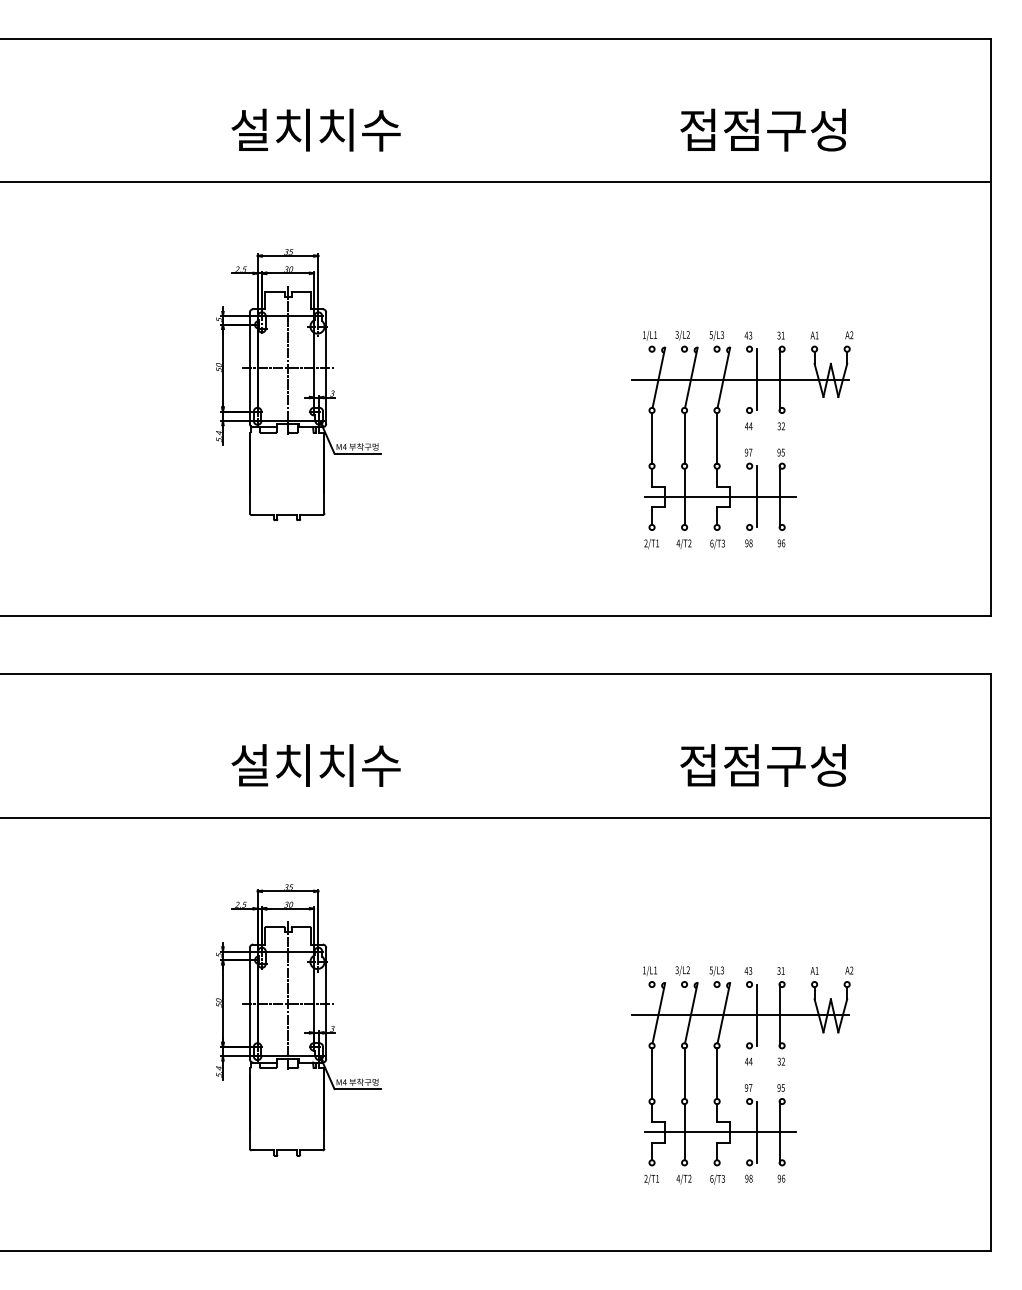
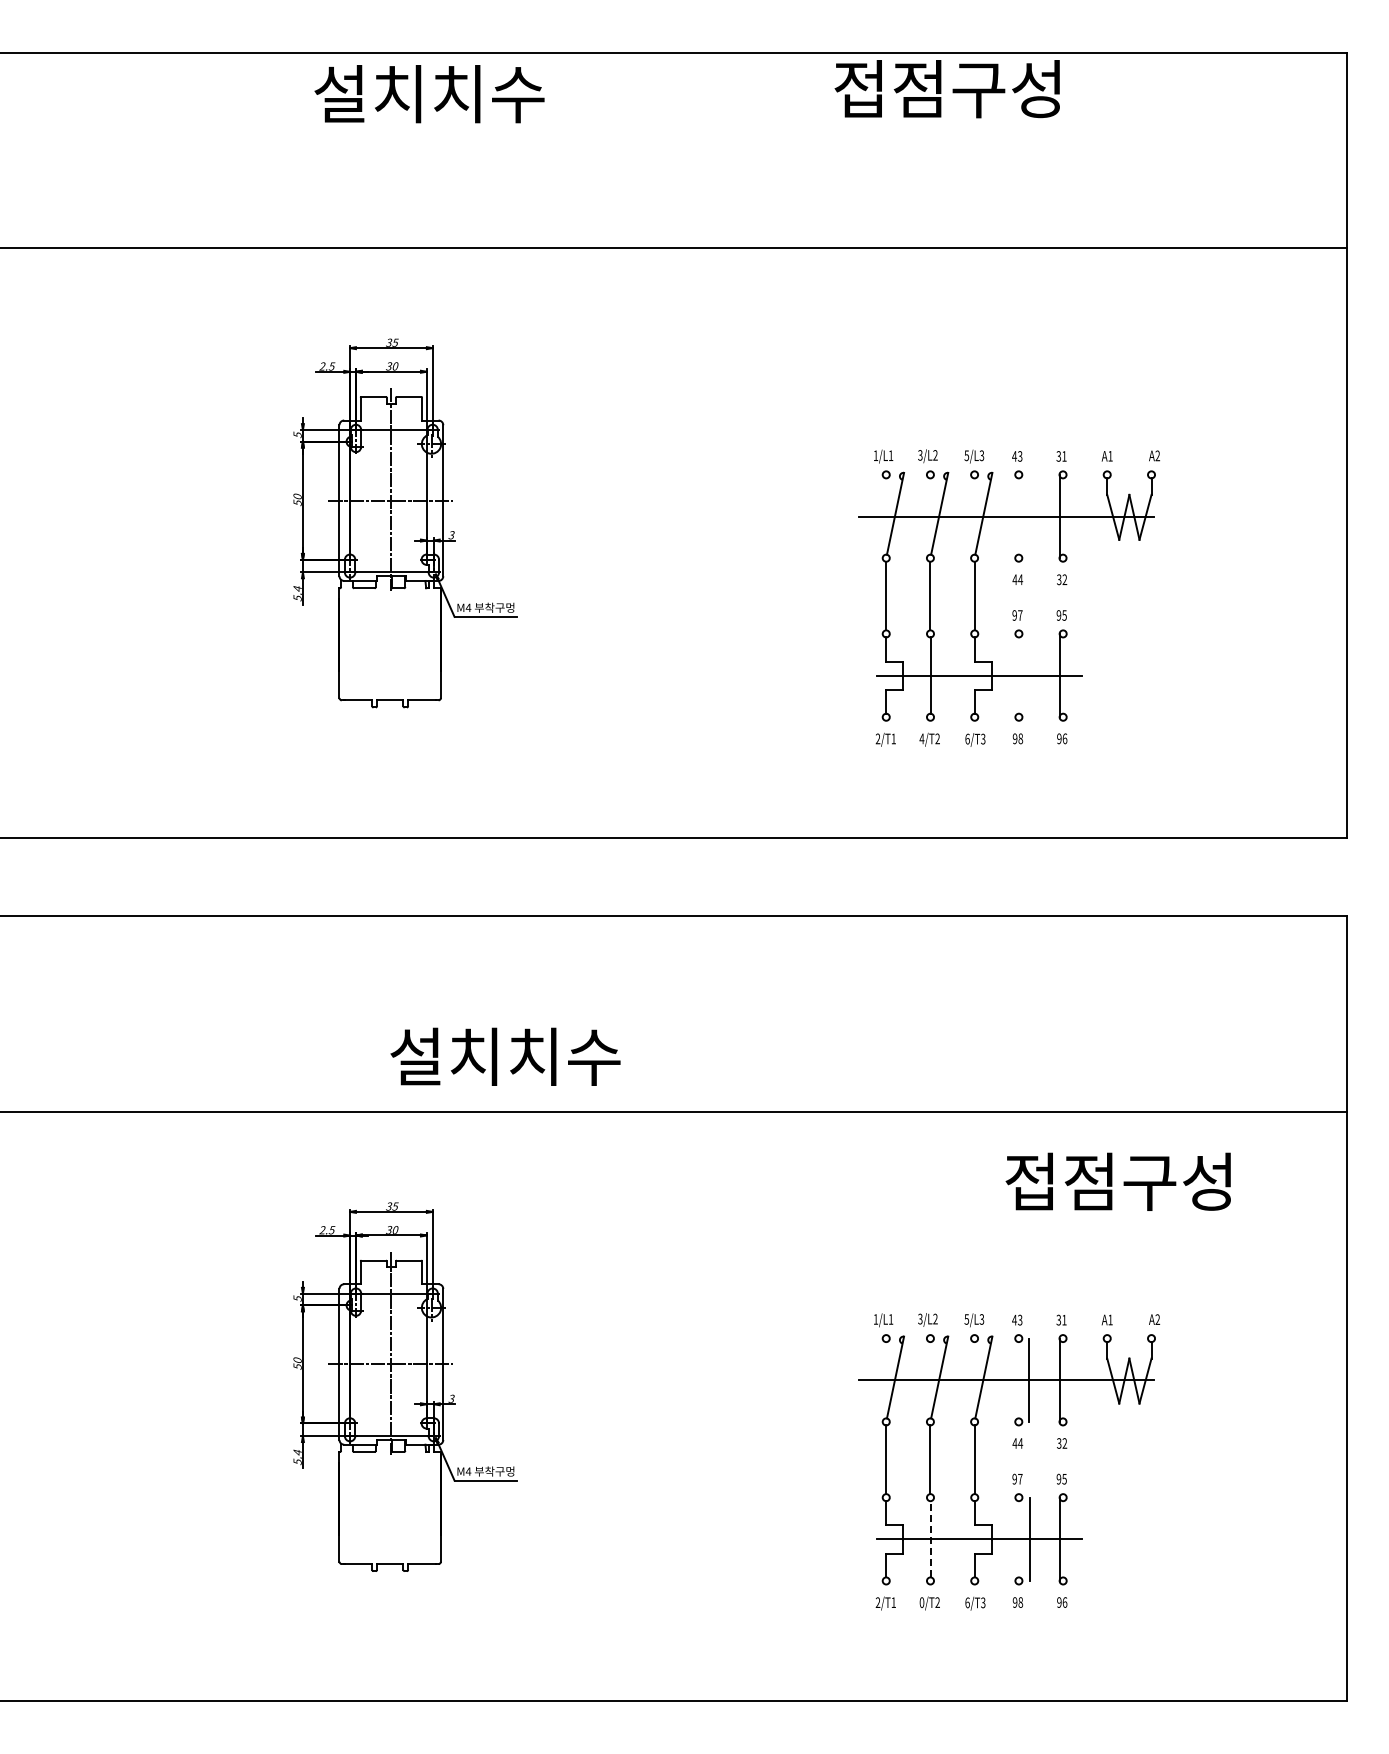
text: (316, 130) -> (429, 94), moved
text: (762, 130) -> (946, 89), moved
line: (757, 379) -> (1029, 516), removed
line: (757, 496) -> (1029, 675), removed
text: (316, 765) -> (505, 1056), moved
text: (762, 765) -> (1117, 1181), moved
line: (684, 1131) -> (930, 1538), solid -> dashed
text: (677, 1178) -> (921, 1602), 4/T2 -> 0/T2

